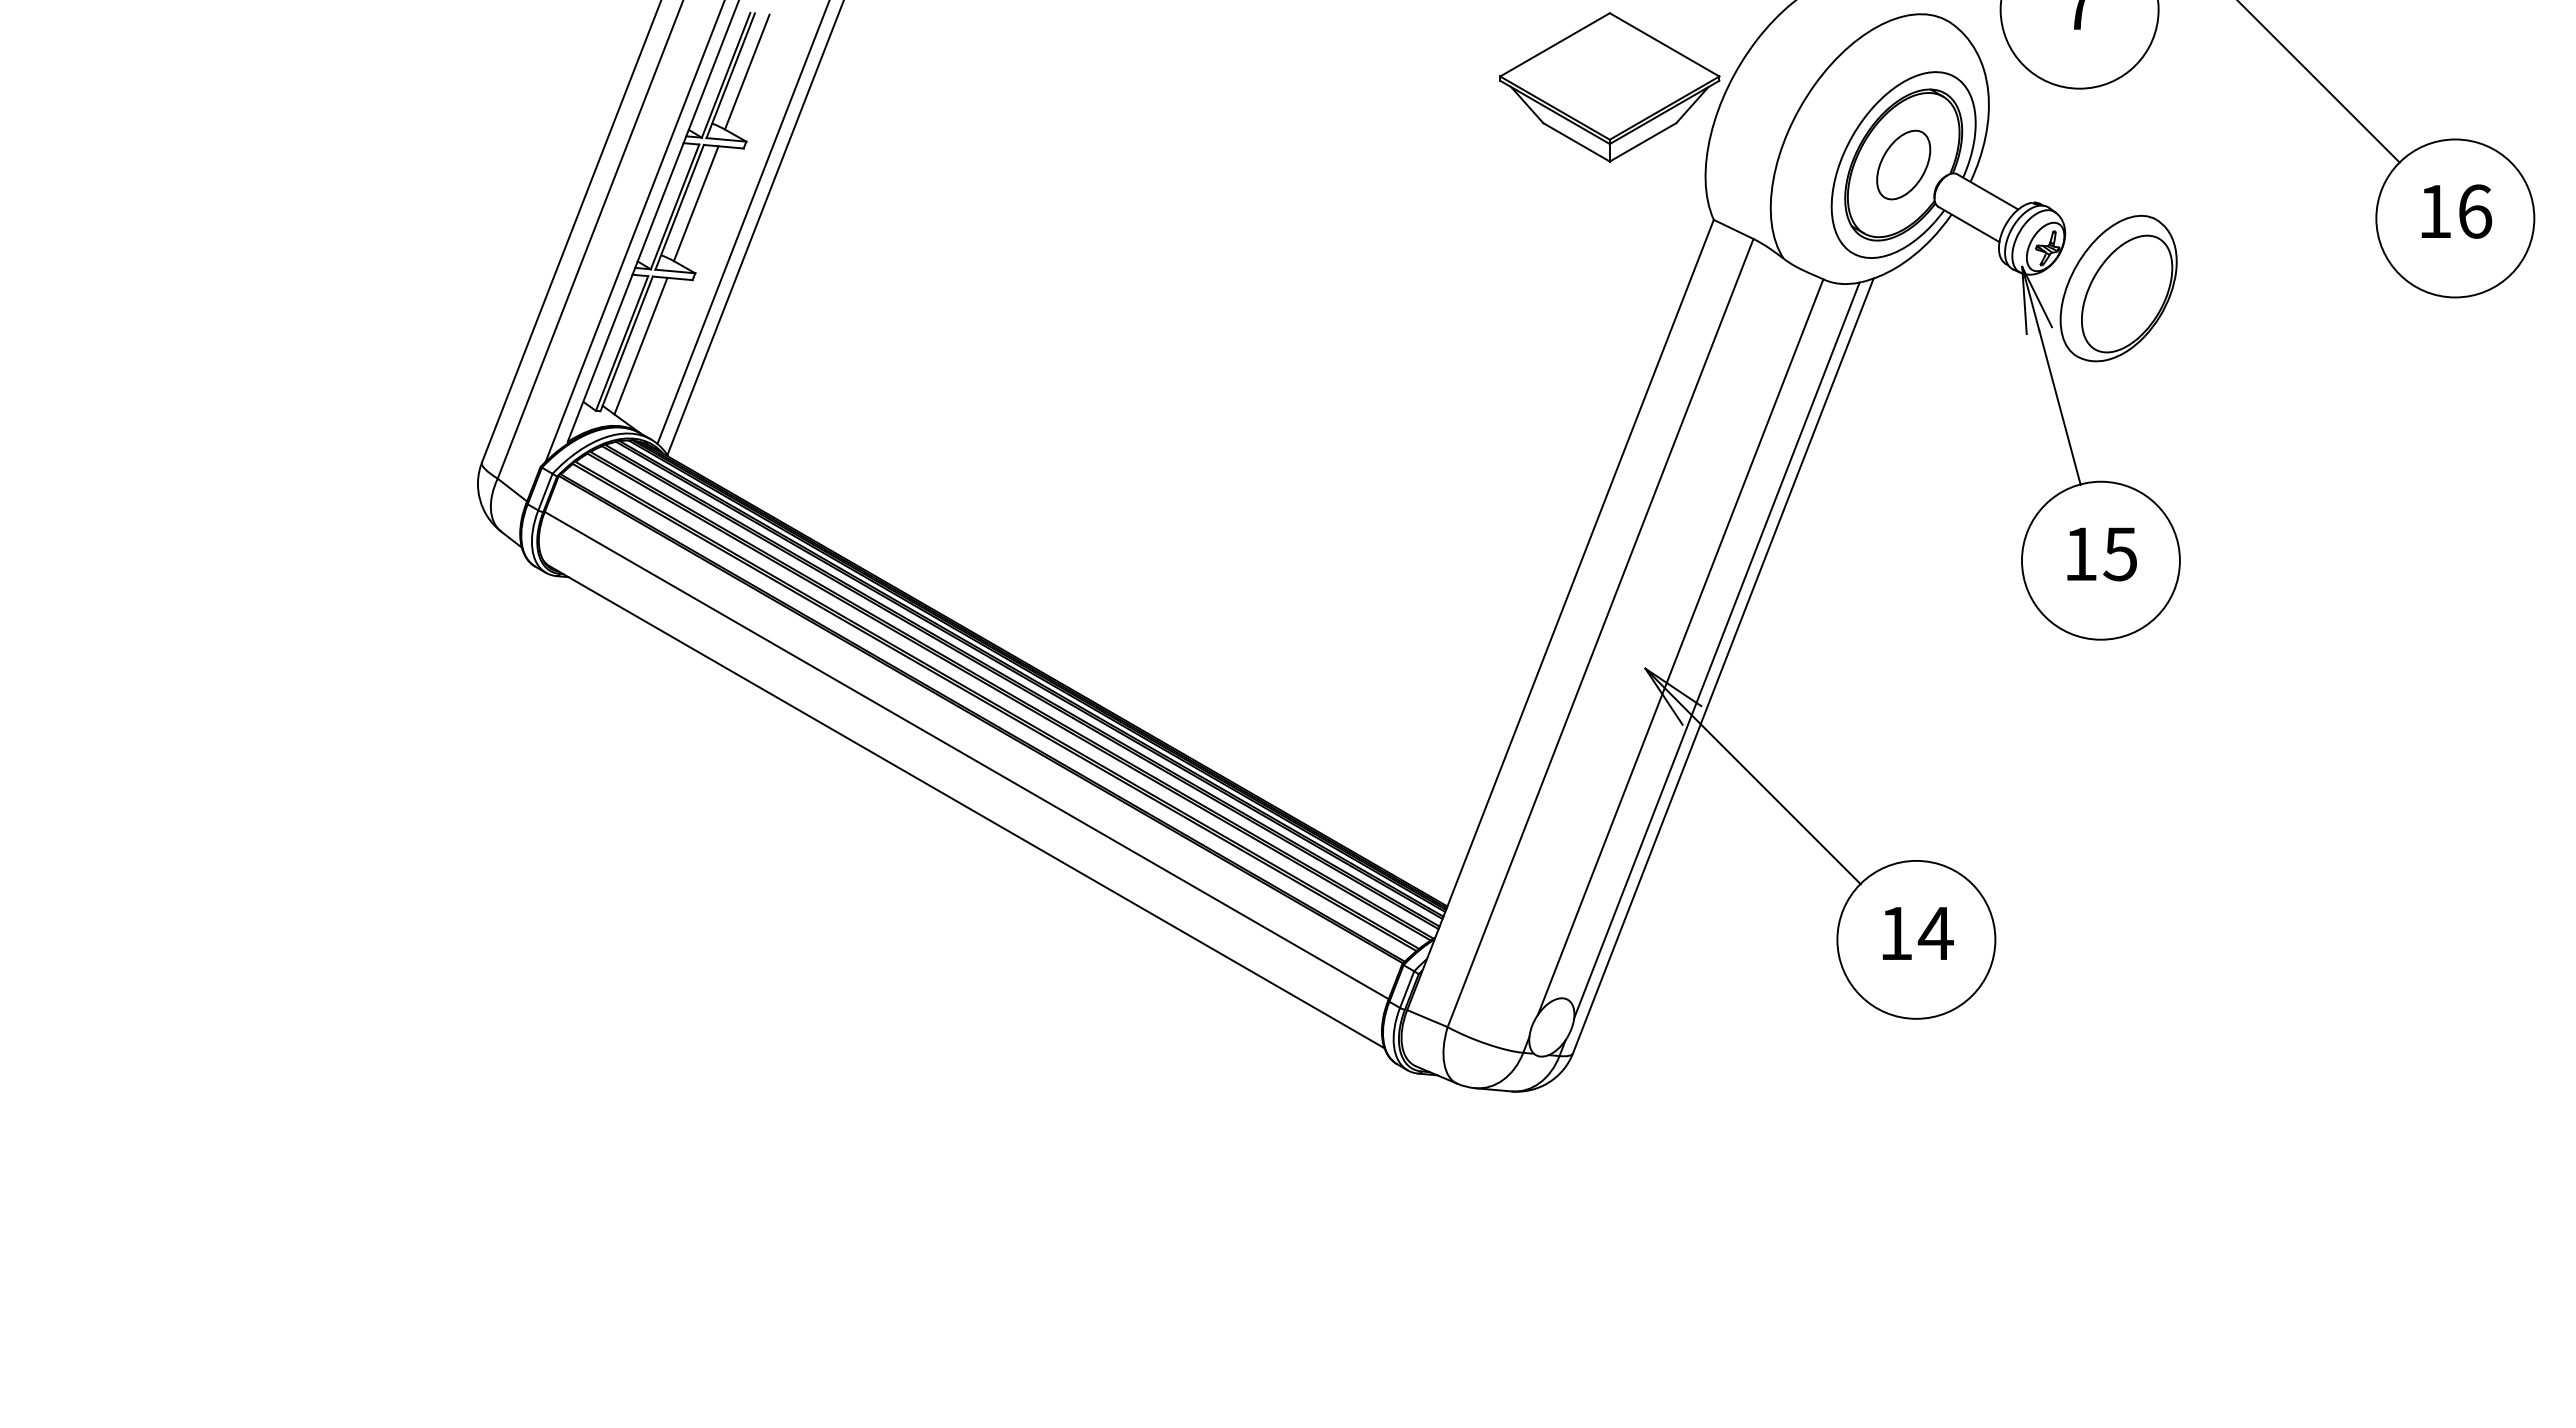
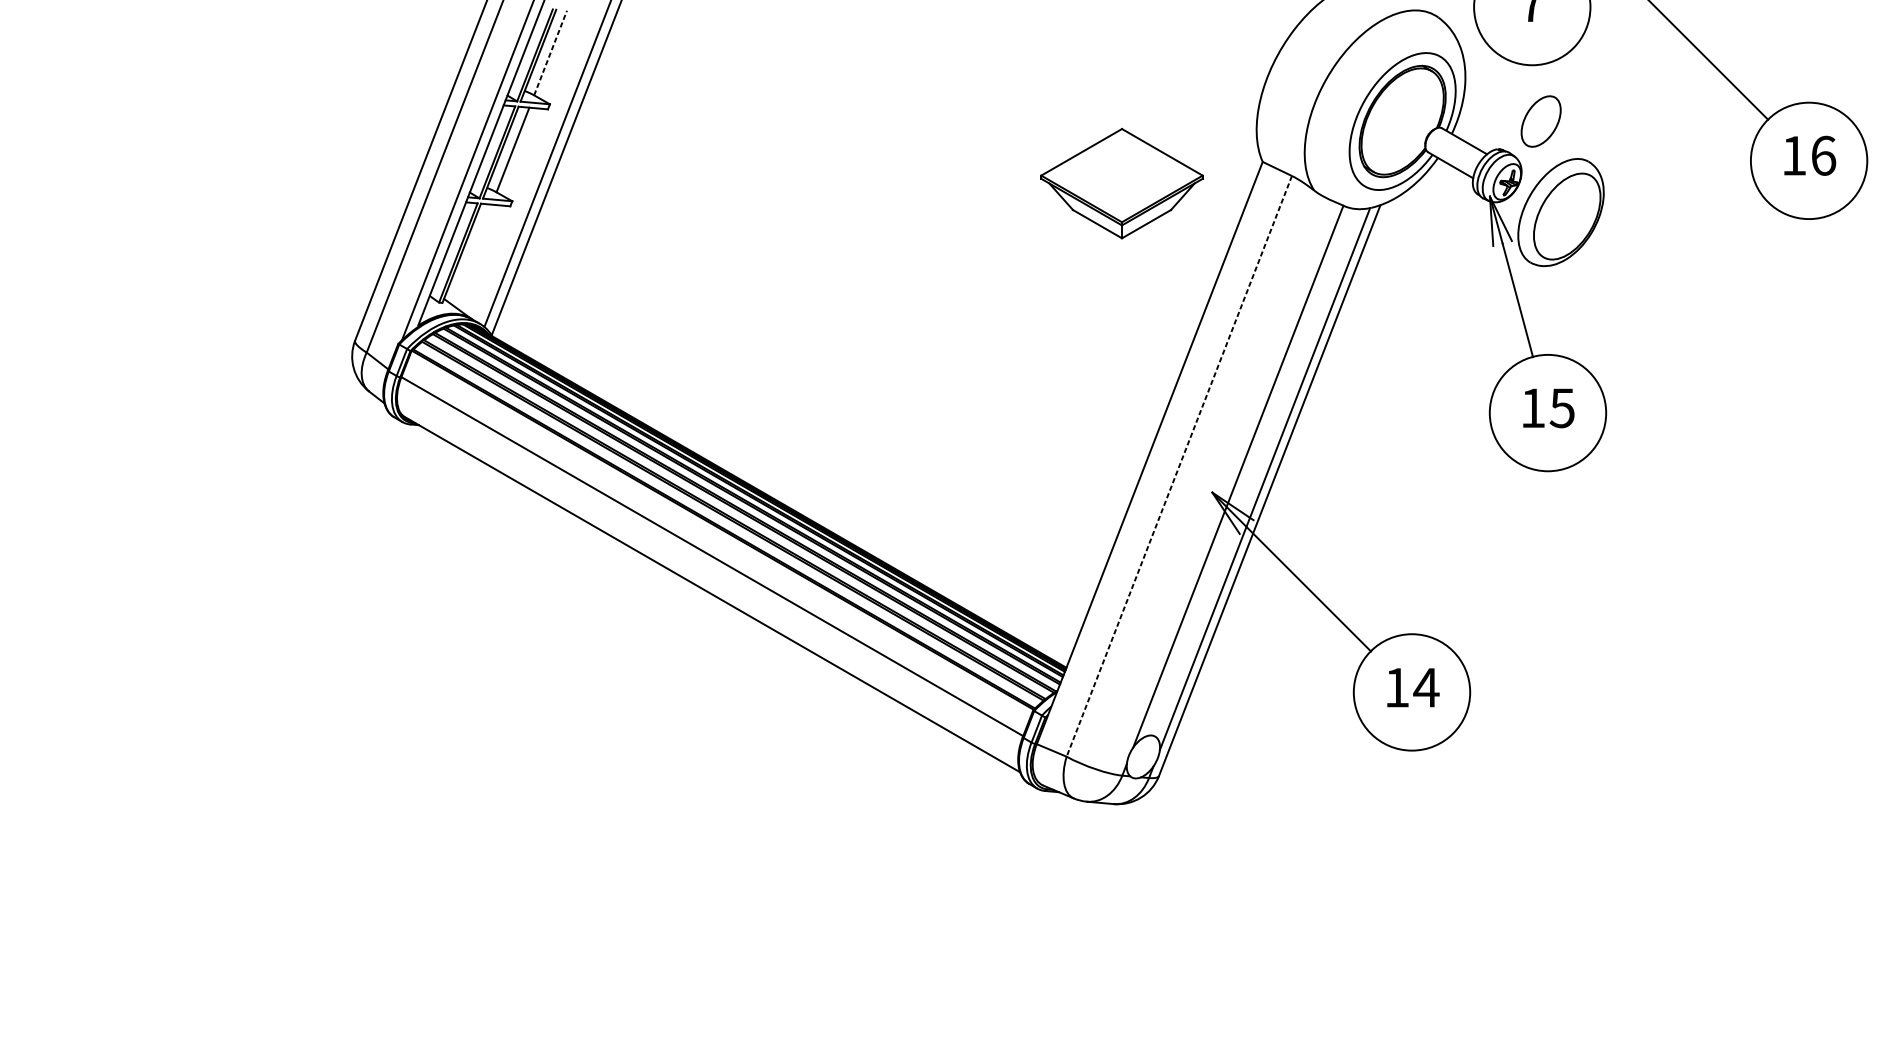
line: (747, 72) -> (550, 53), solid -> dashed
part: (1609, 87) -> (1121, 183), moved
part: (1903, 164) -> (1541, 121), moved
line: (640, 345) -> (471, 254), removed
line: (1600, 633) -> (1179, 466), solid -> dashed

